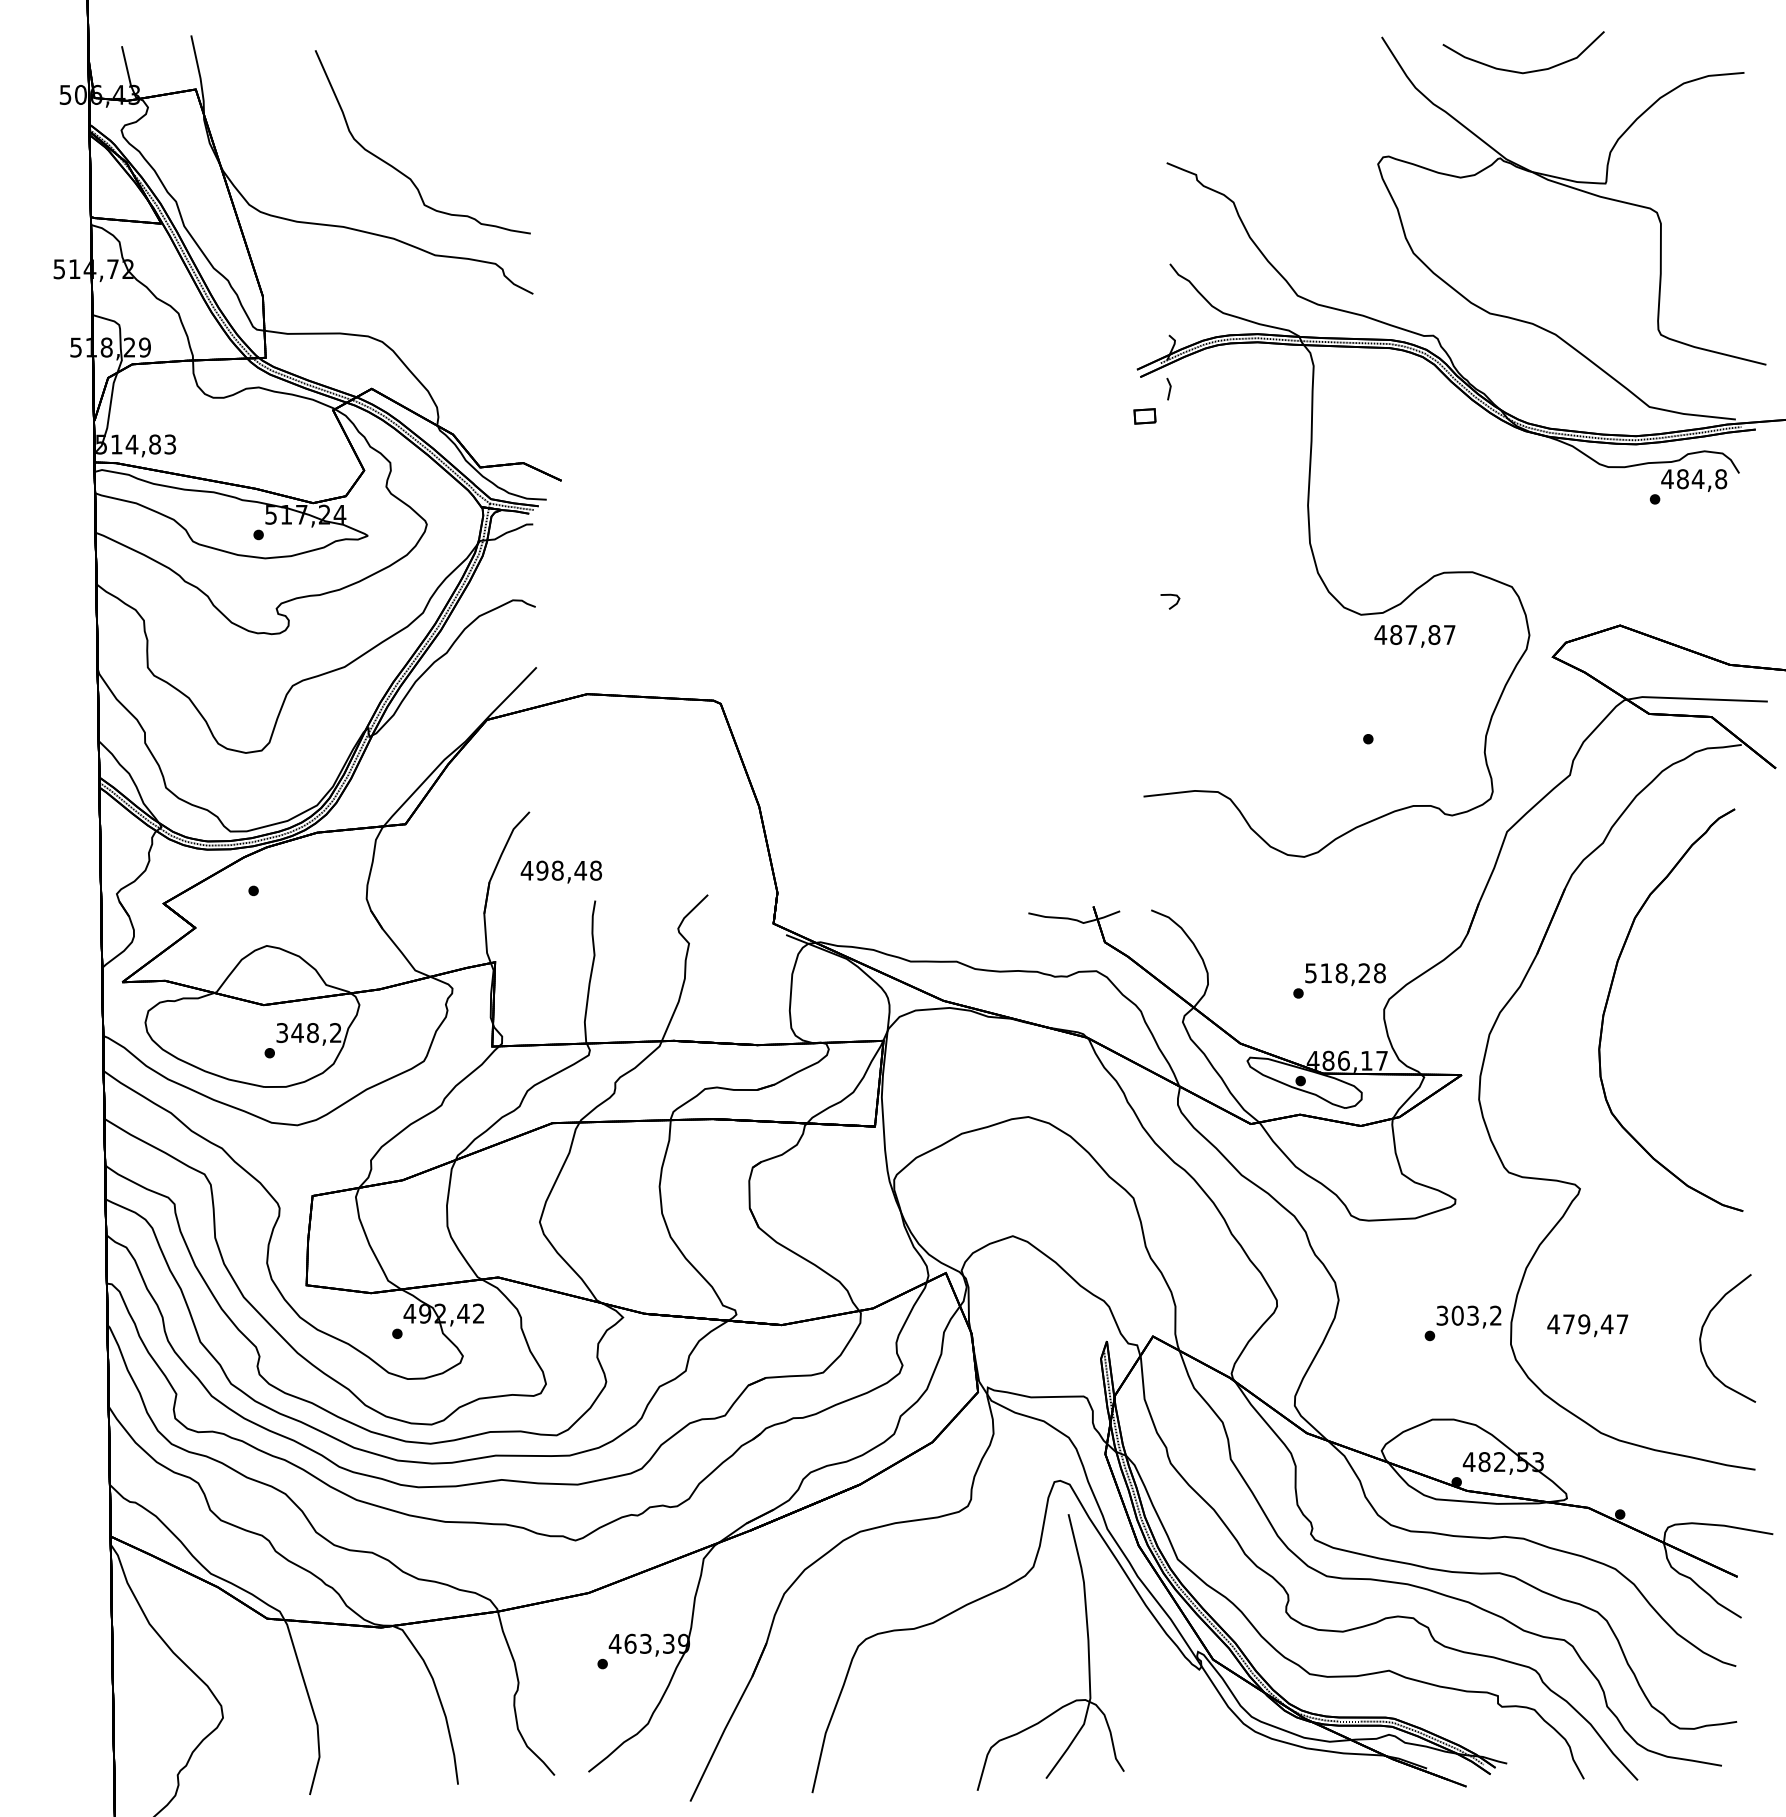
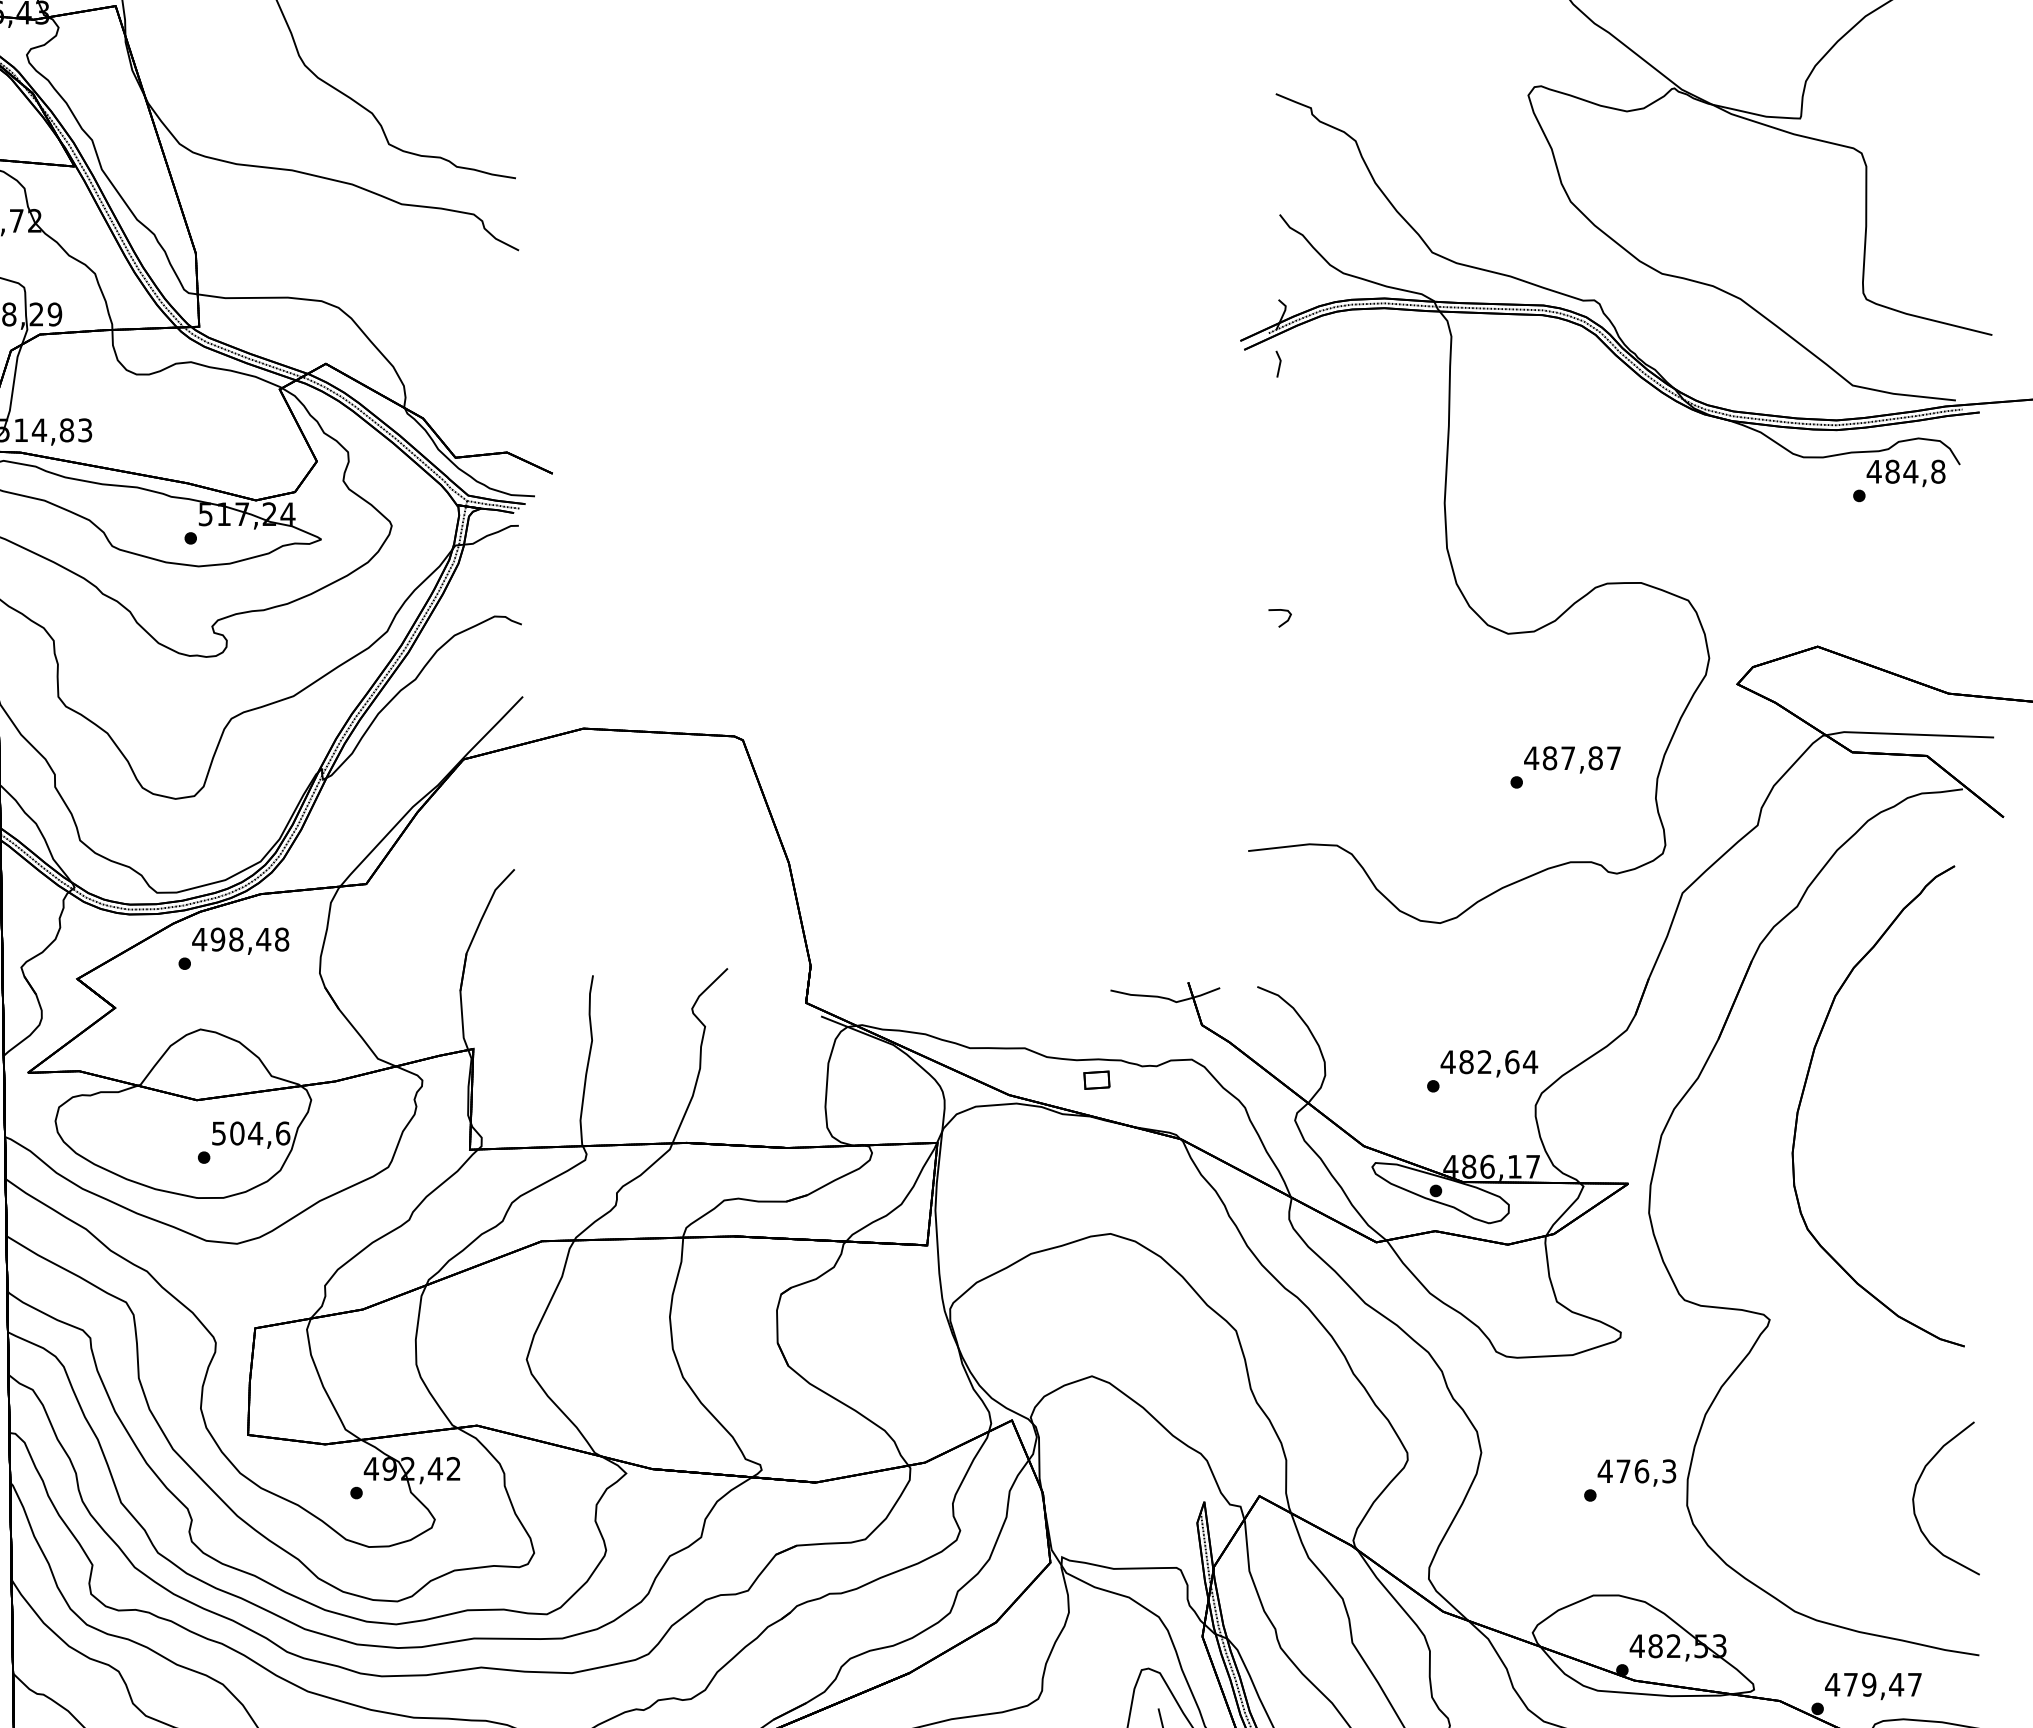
part: (1144, 416) -> (1096, 1080), moved
text: (1414, 636) -> (1571, 760), moved
text: (560, 871) -> (239, 940), moved
text: (1345, 973) -> (1489, 1062), 518,28 -> 482,64
text: (309, 1033) -> (251, 1134), 348,2 -> 504,6
text: (1468, 1315) -> (1636, 1471), 303,2 -> 476,3
text: (1587, 1325) -> (1873, 1686), moved

